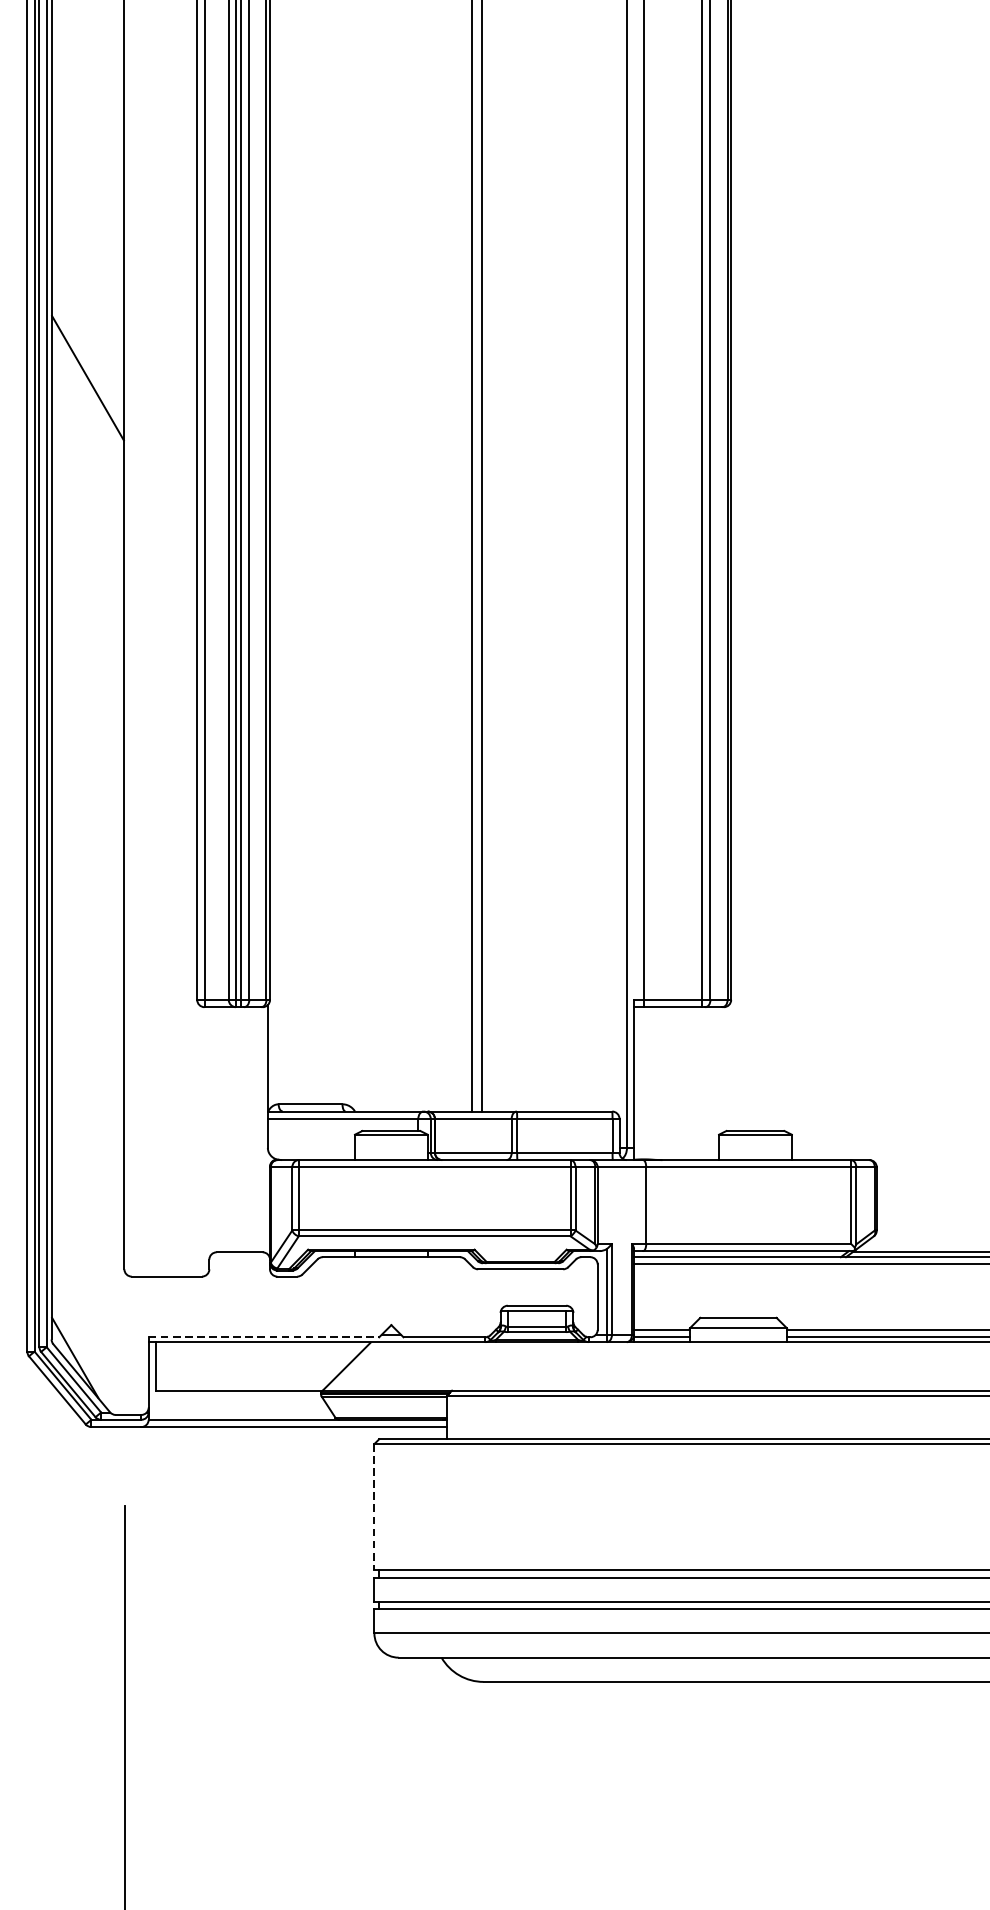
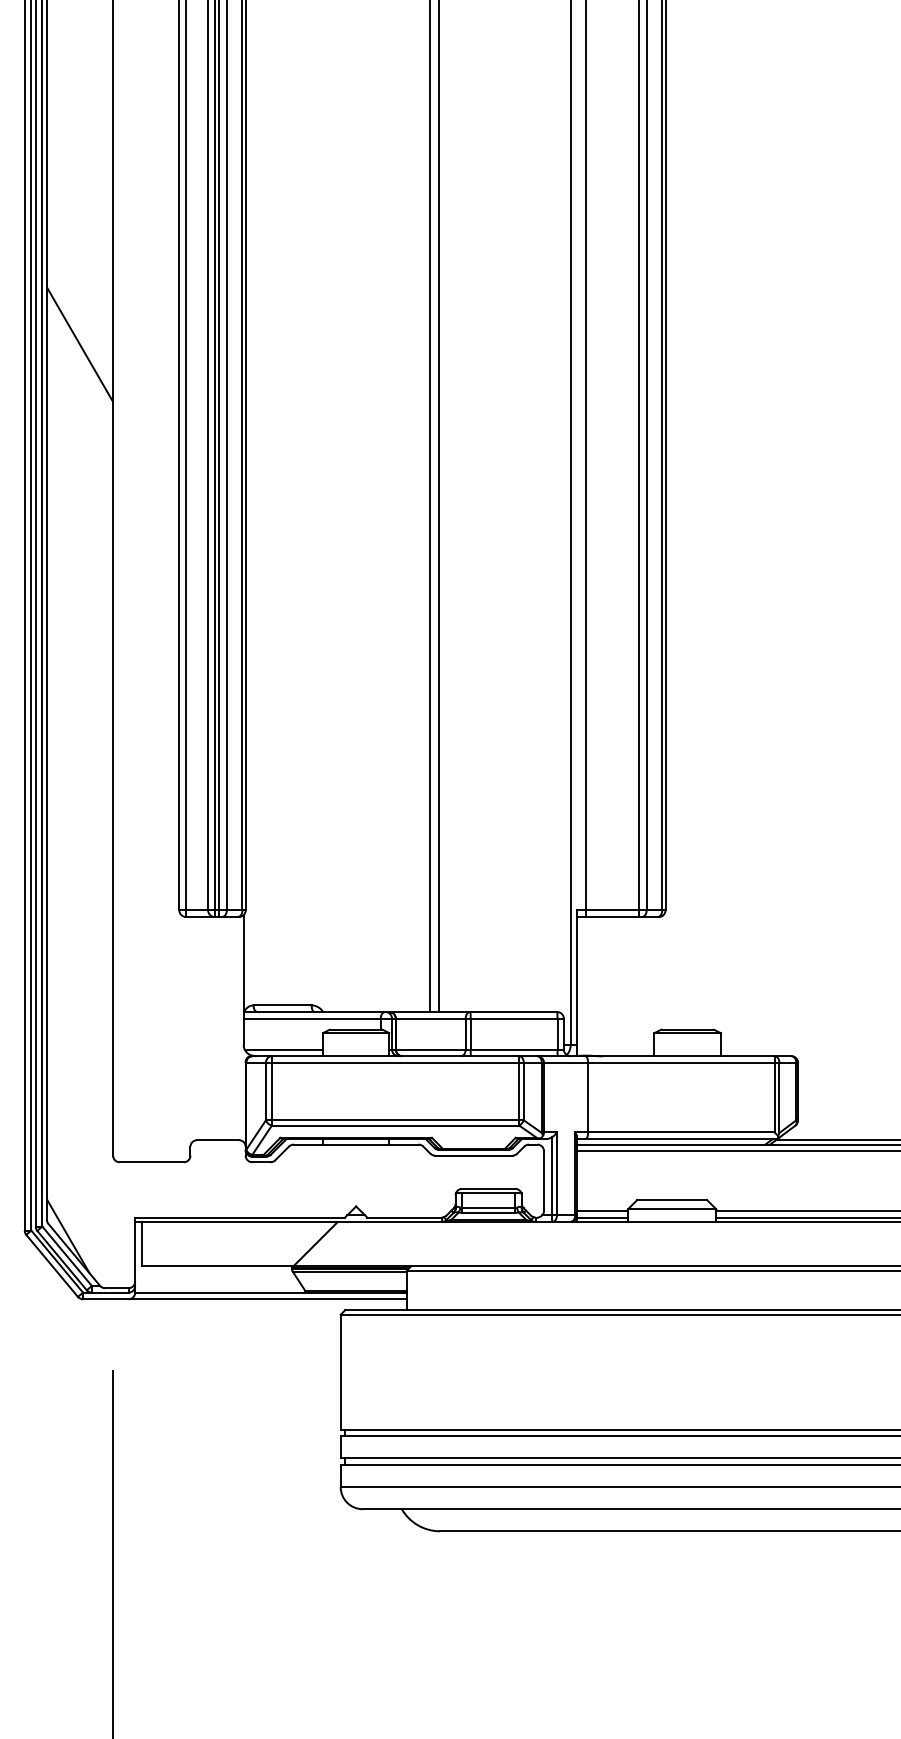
line: (311, 1152) -> (283, 1049), added
line: (264, 1337) -> (240, 1217), dashed -> solid
line: (374, 1507) -> (340, 1372), dashed -> solid

